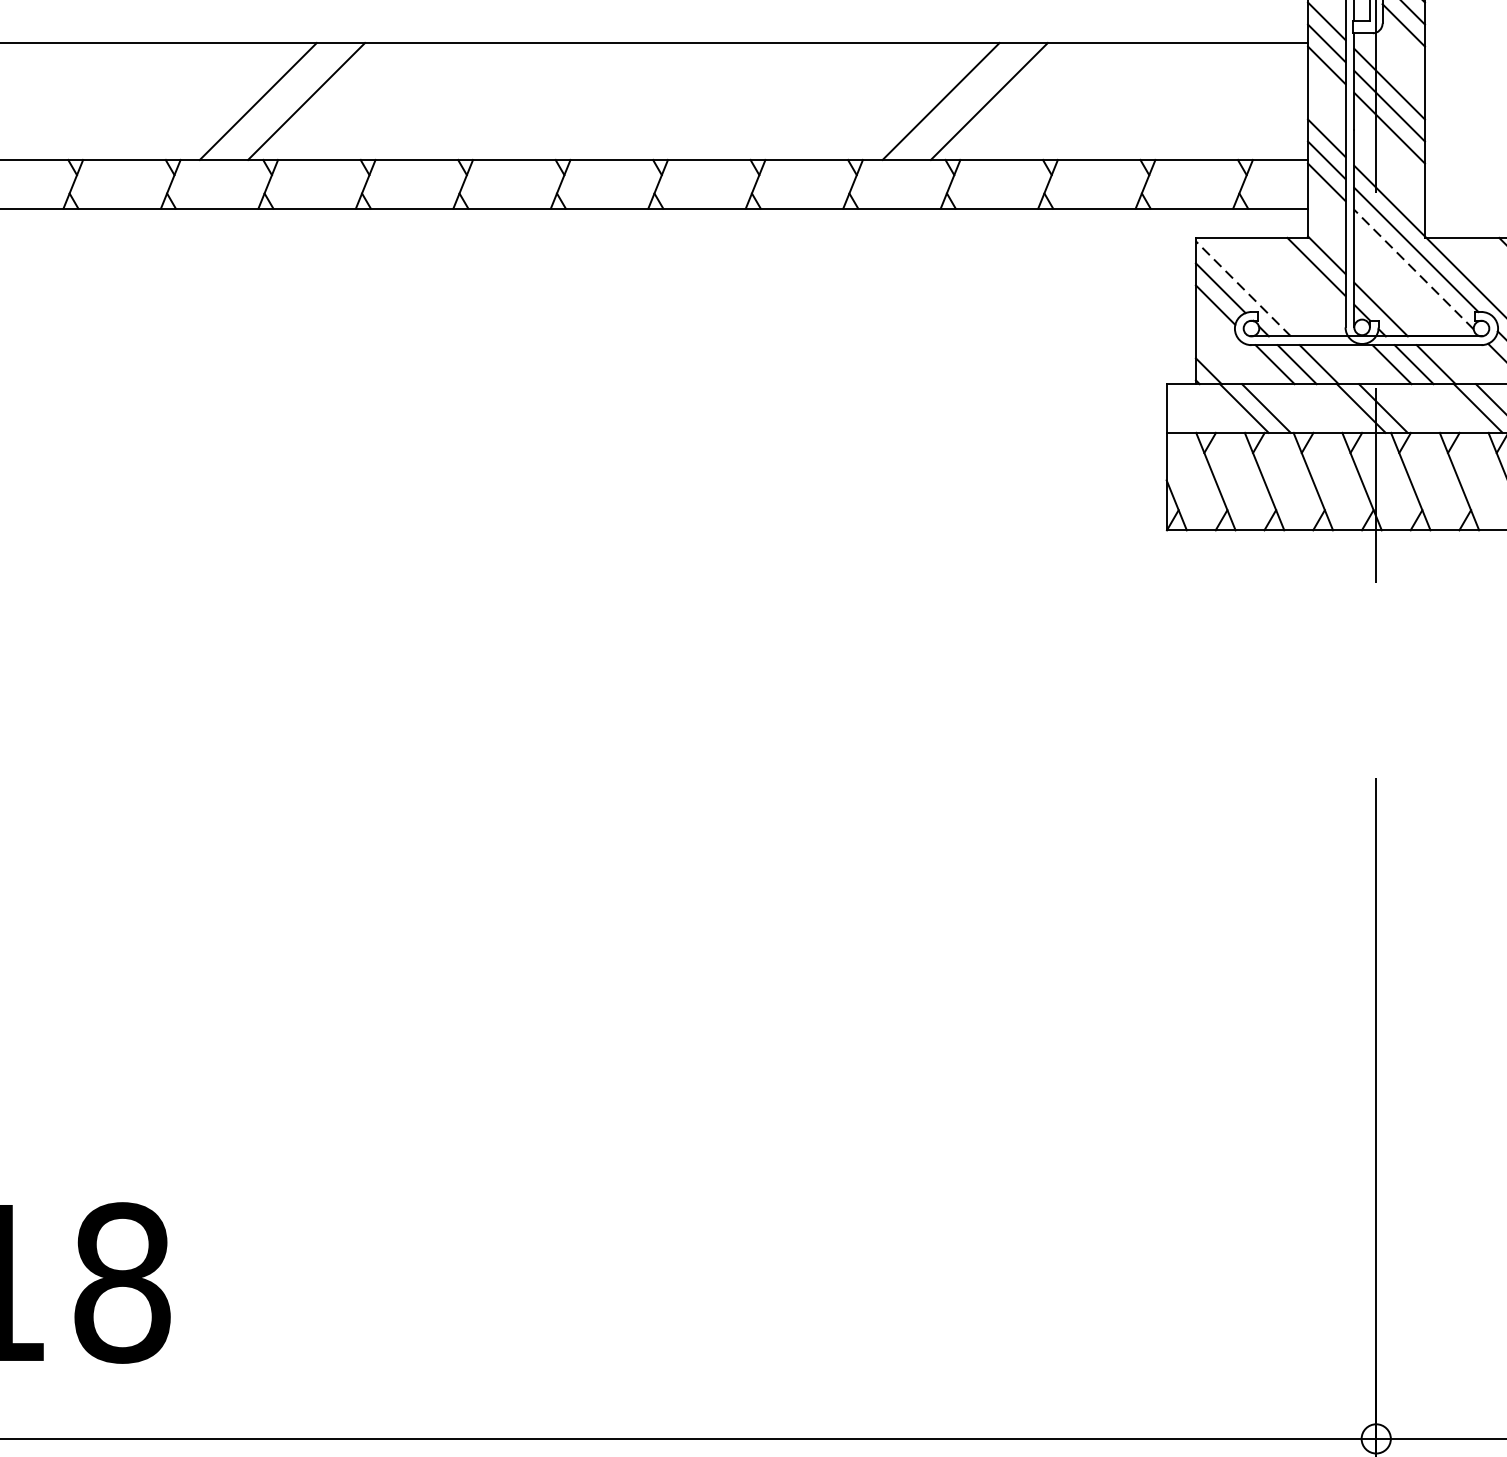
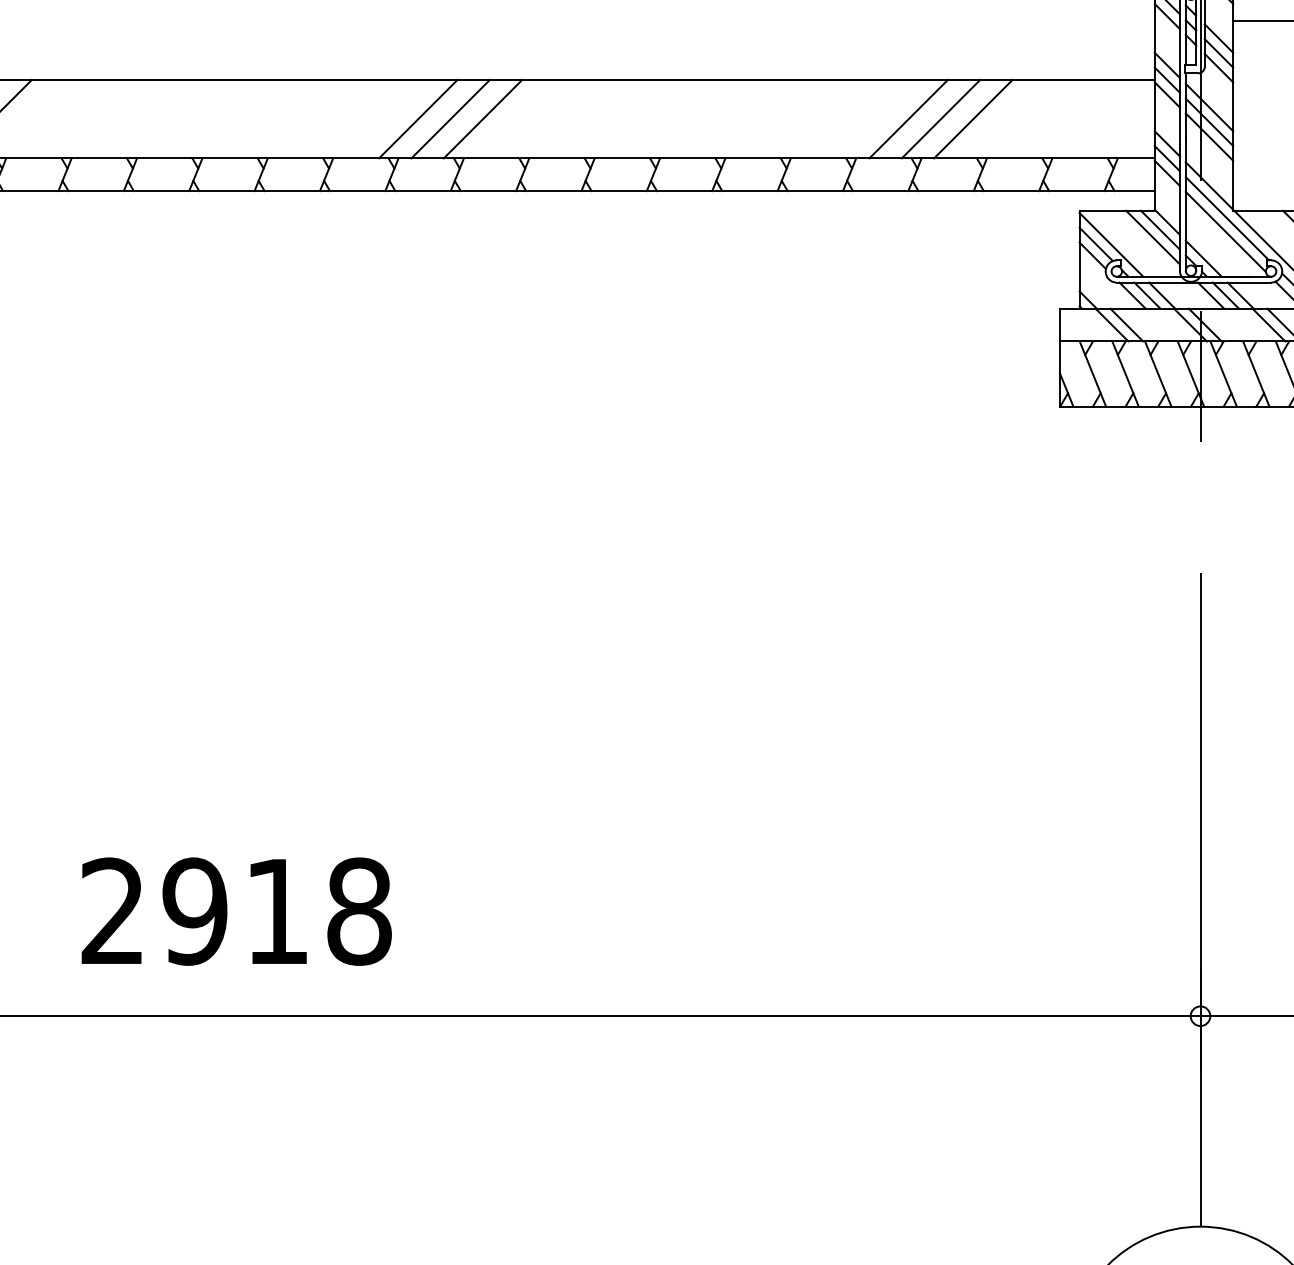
line: (210, 100) -> (418, 118), added
line: (1037, 100) -> (973, 118), added
line: (1413, 268) -> (1225, 231), dashed -> solid
line: (1304, 277) -> (1152, 237), added
line: (1243, 288) -> (1111, 244), dashed -> solid

